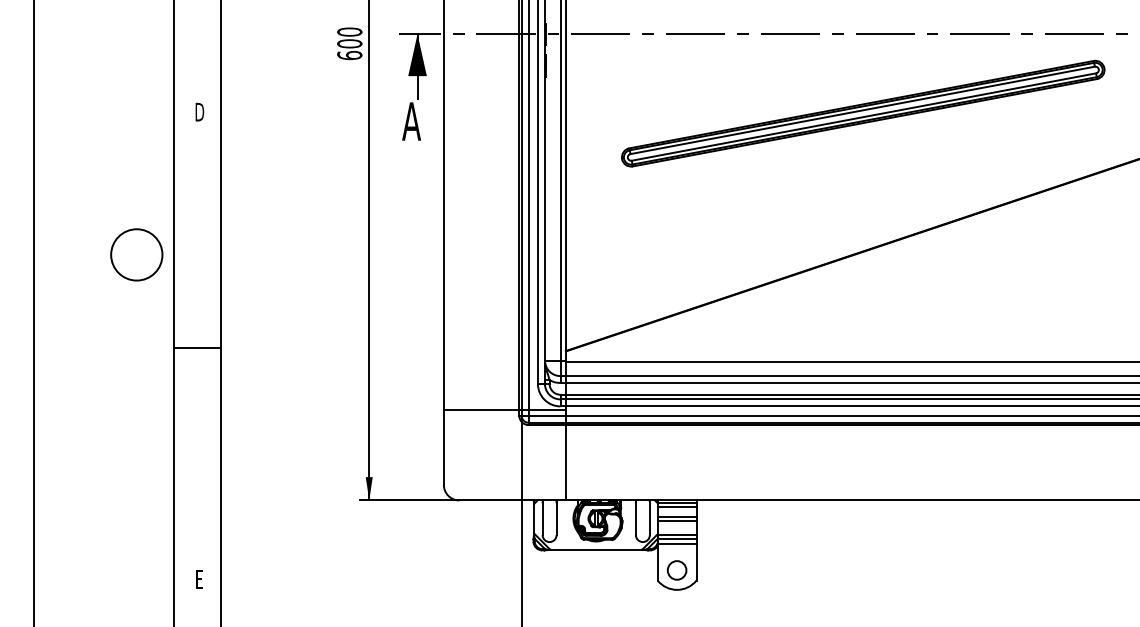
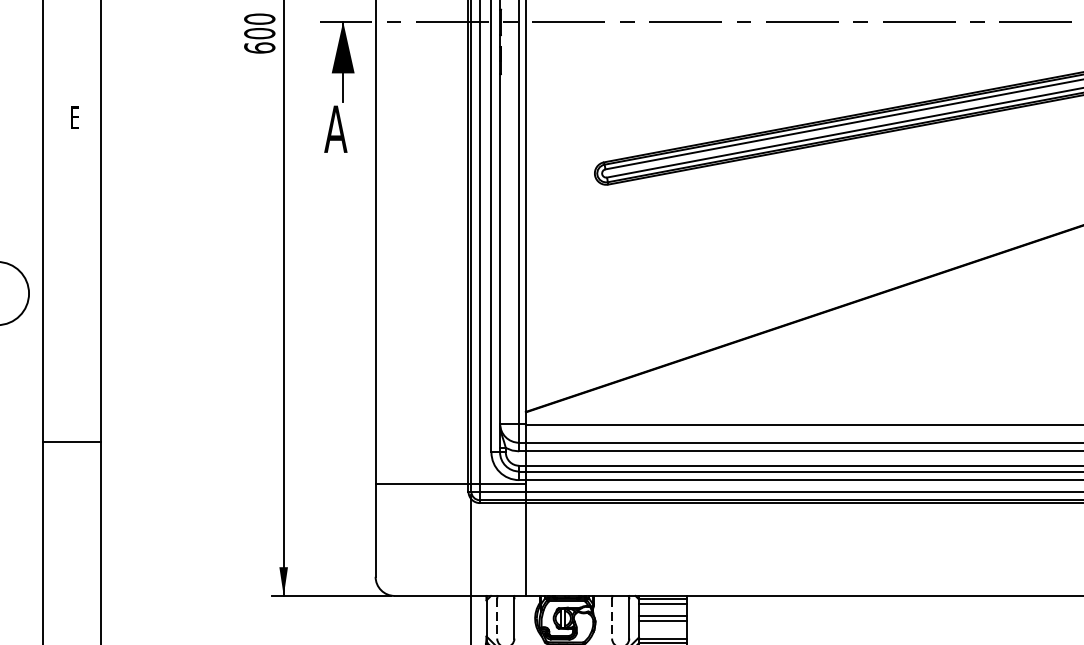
text: (199, 111) -> (74, 116), D -> E
line: (197, 348) -> (72, 442), moved
line: (542, 519) -> (497, 619), solid -> dashed
line: (635, 519) -> (611, 619), solid -> dashed

